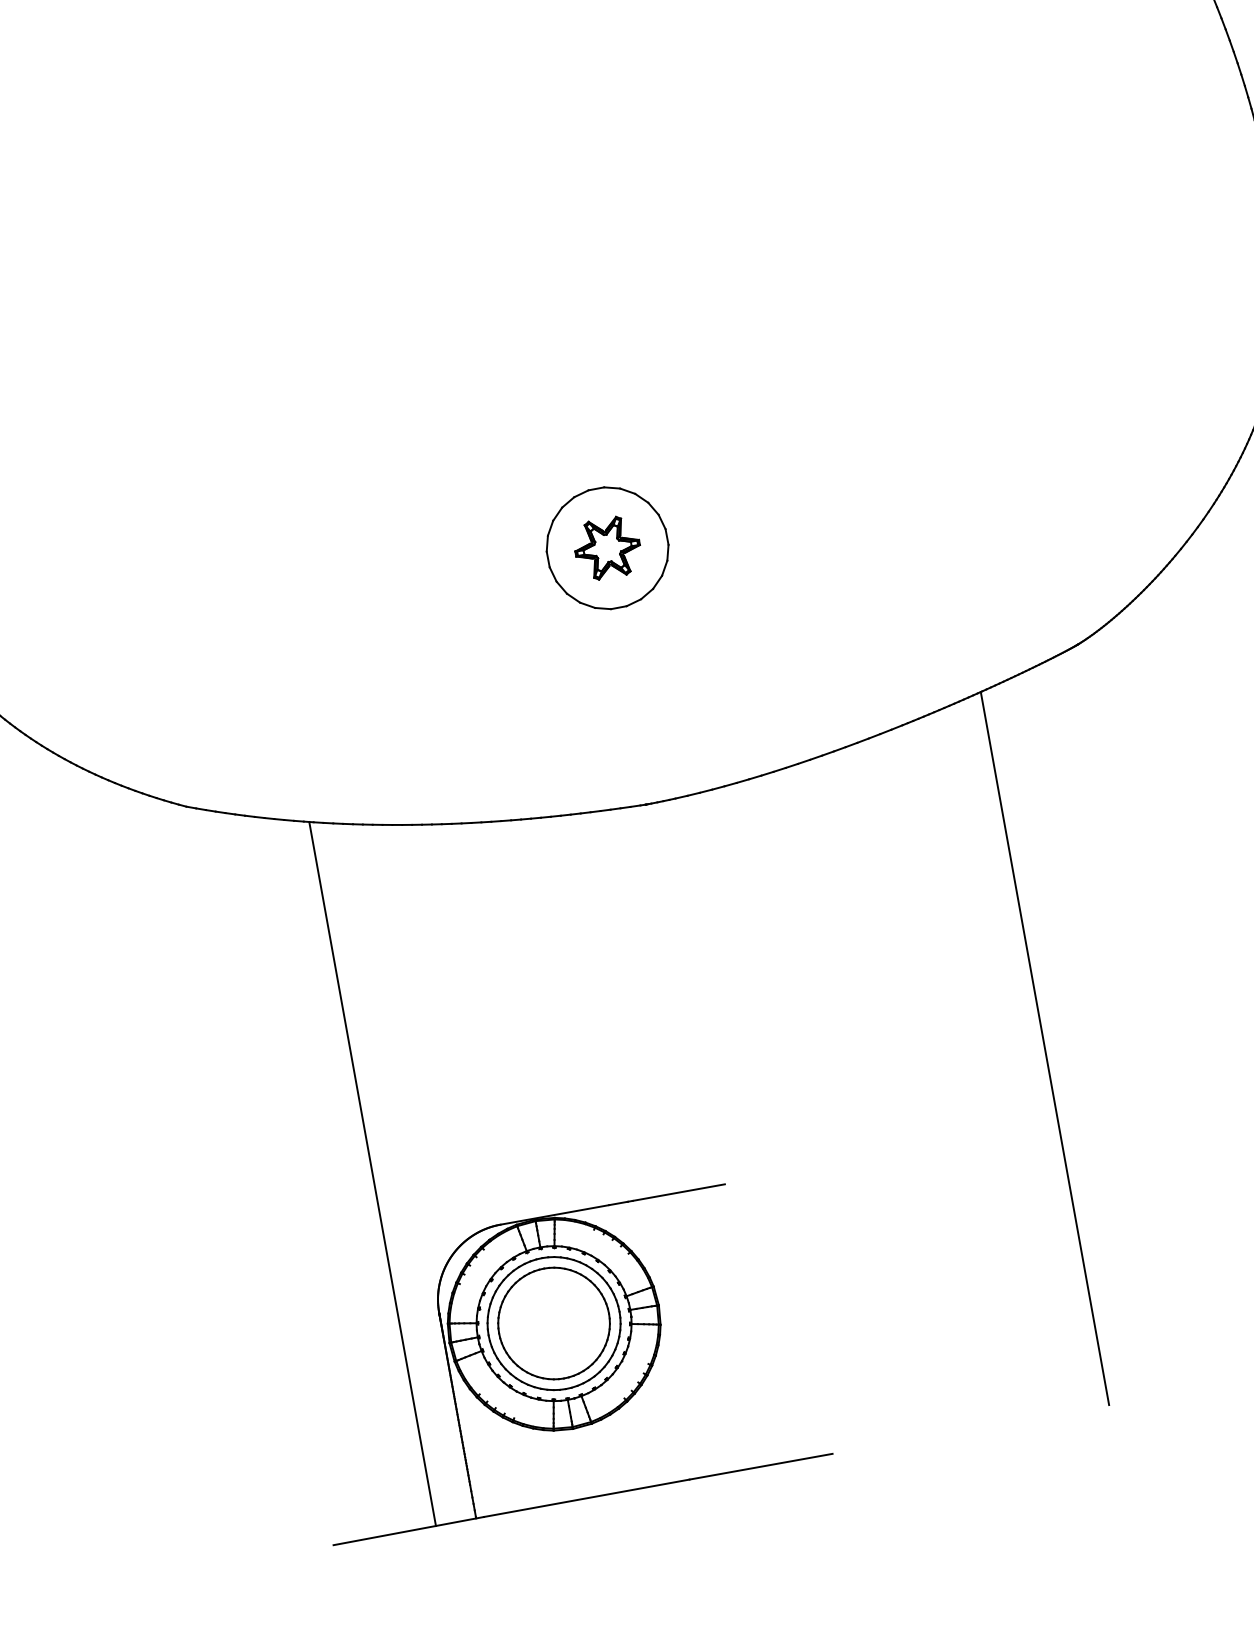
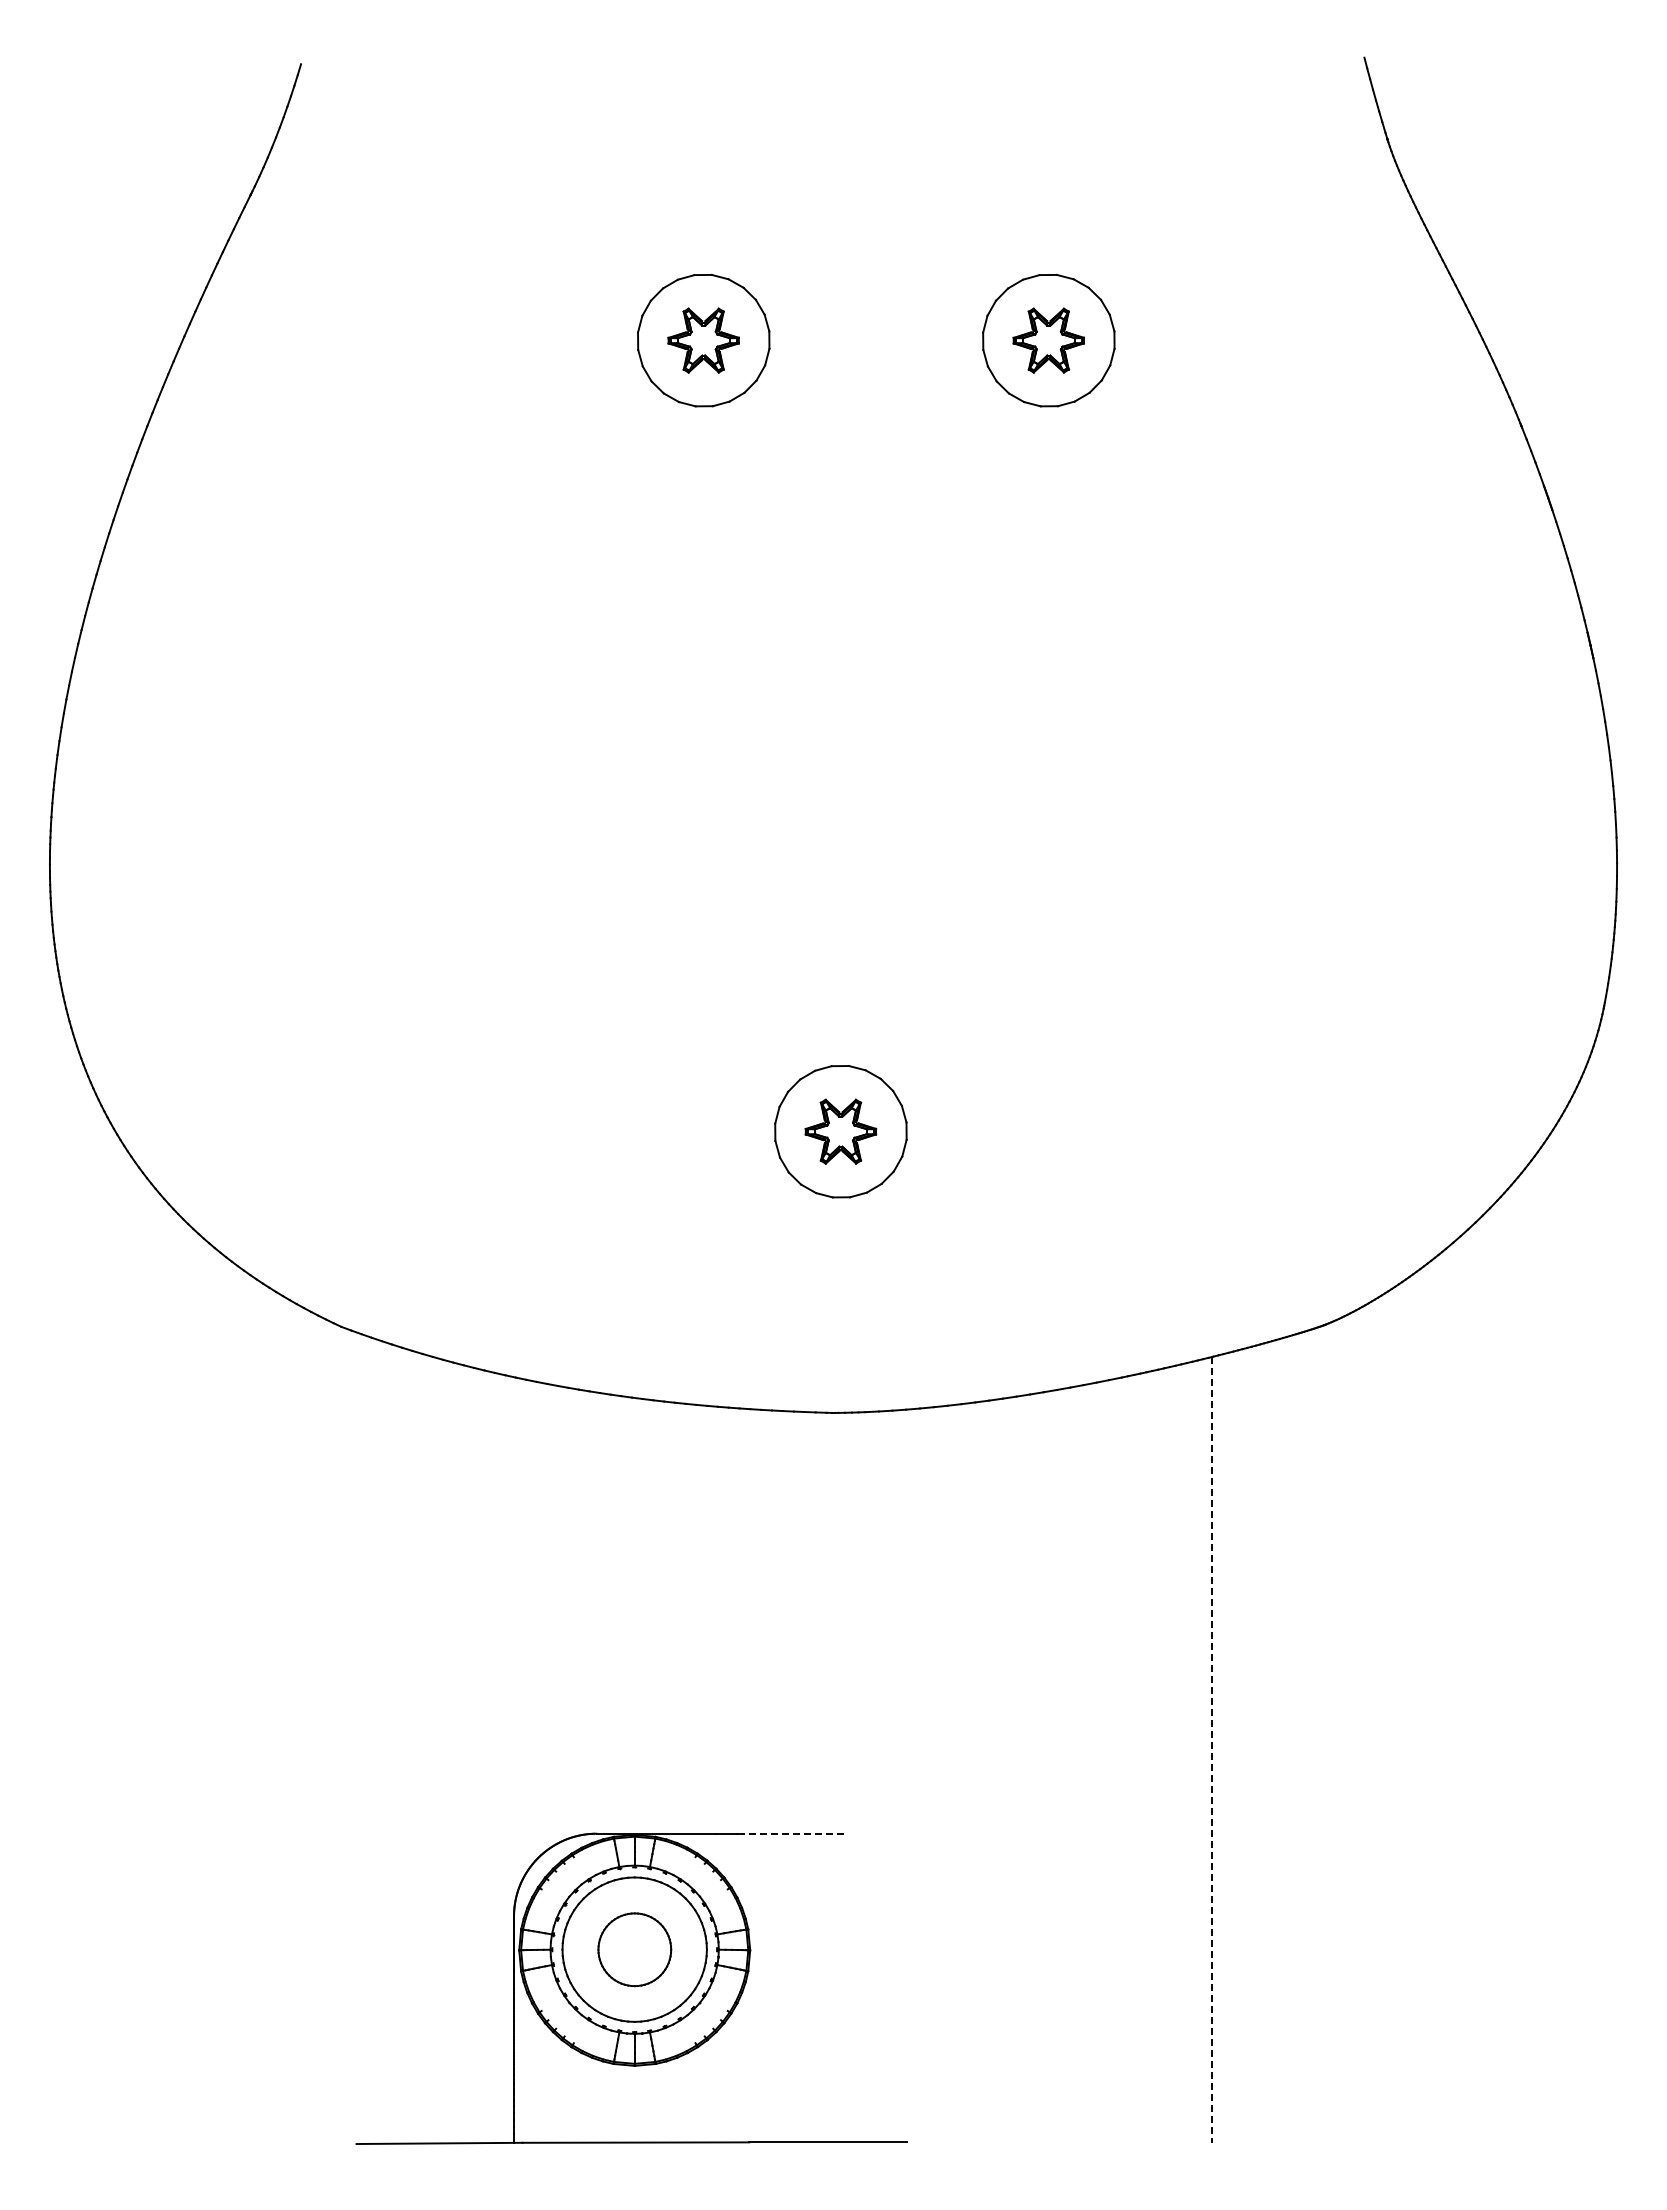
line: (1044, 1048) -> (1211, 1750), solid -> dashed
line: (372, 1173) -> (469, 1754), removed
line: (679, 1192) -> (793, 1833), solid -> dashed
part: (553, 1323) -> (634, 1949), size x0.6

